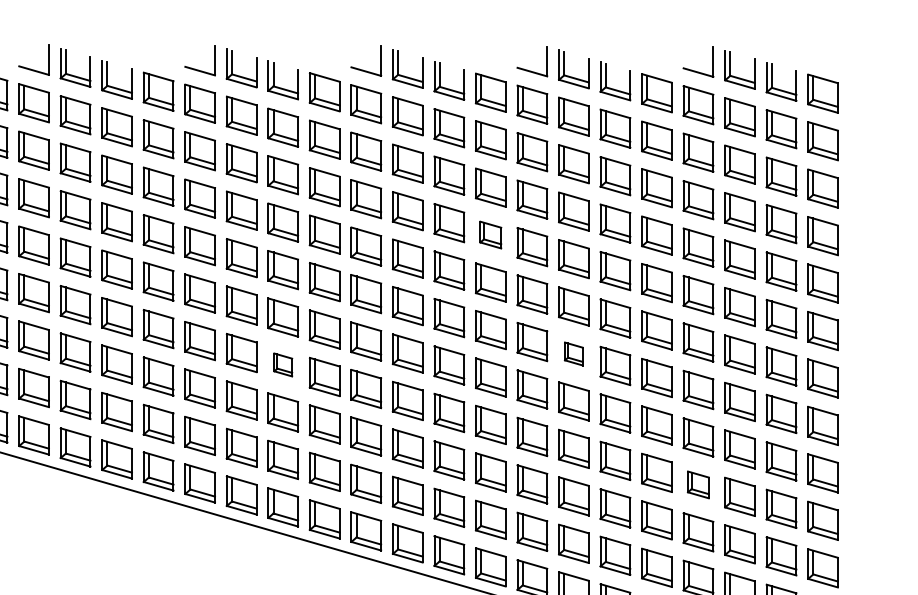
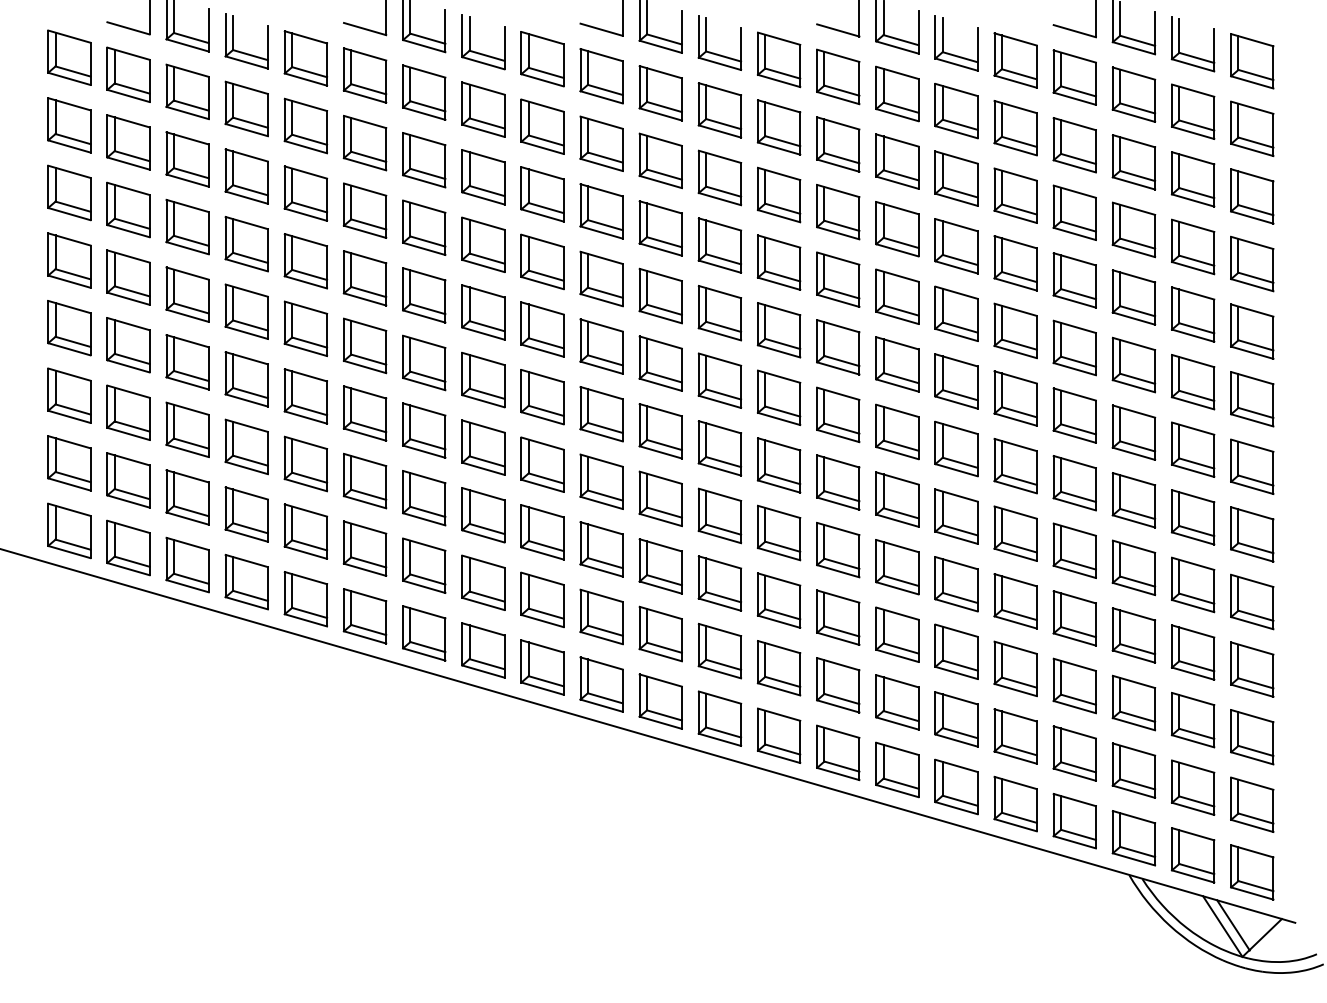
part: (490, 235) -> (778, 262), size x1.43
part: (573, 353) -> (897, 431), size x1.67
part: (283, 364) -> (483, 447), size x1.67
part: (698, 484) -> (1074, 618), size x1.43

